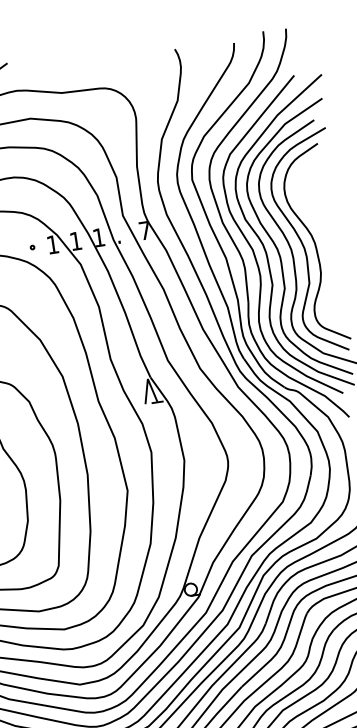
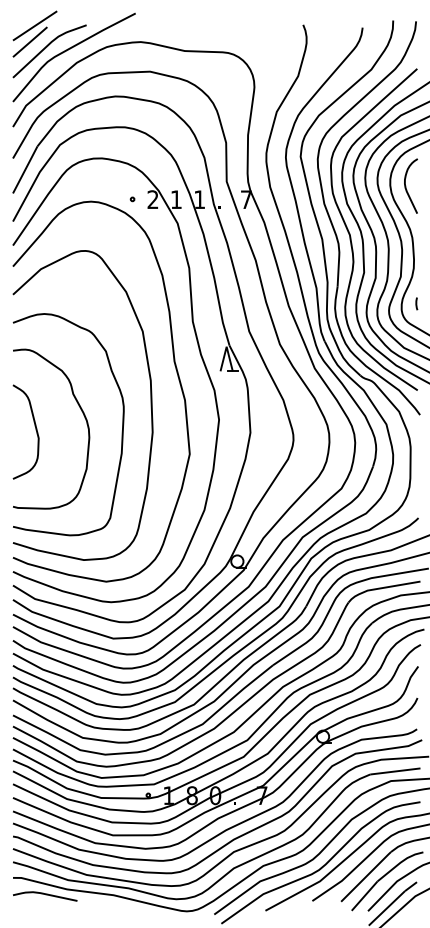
curve: (301, 192) -> (406, 185), added
text: (52, 244) -> (152, 199), 1 -> 2
line: (328, 307) -> (416, 303), added

